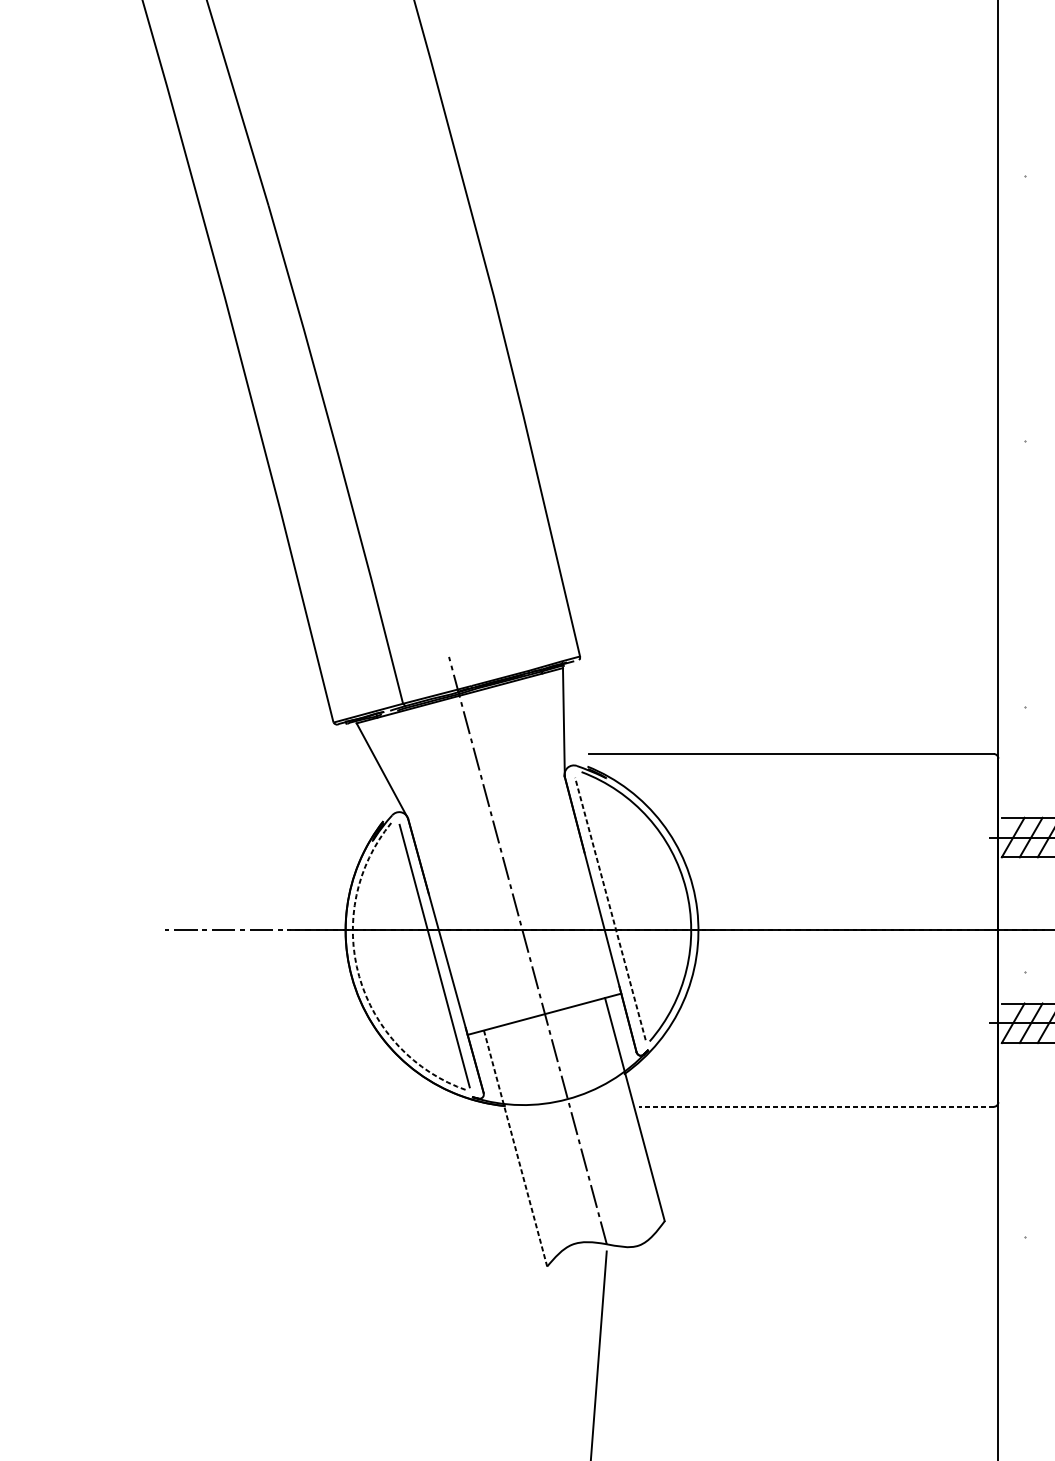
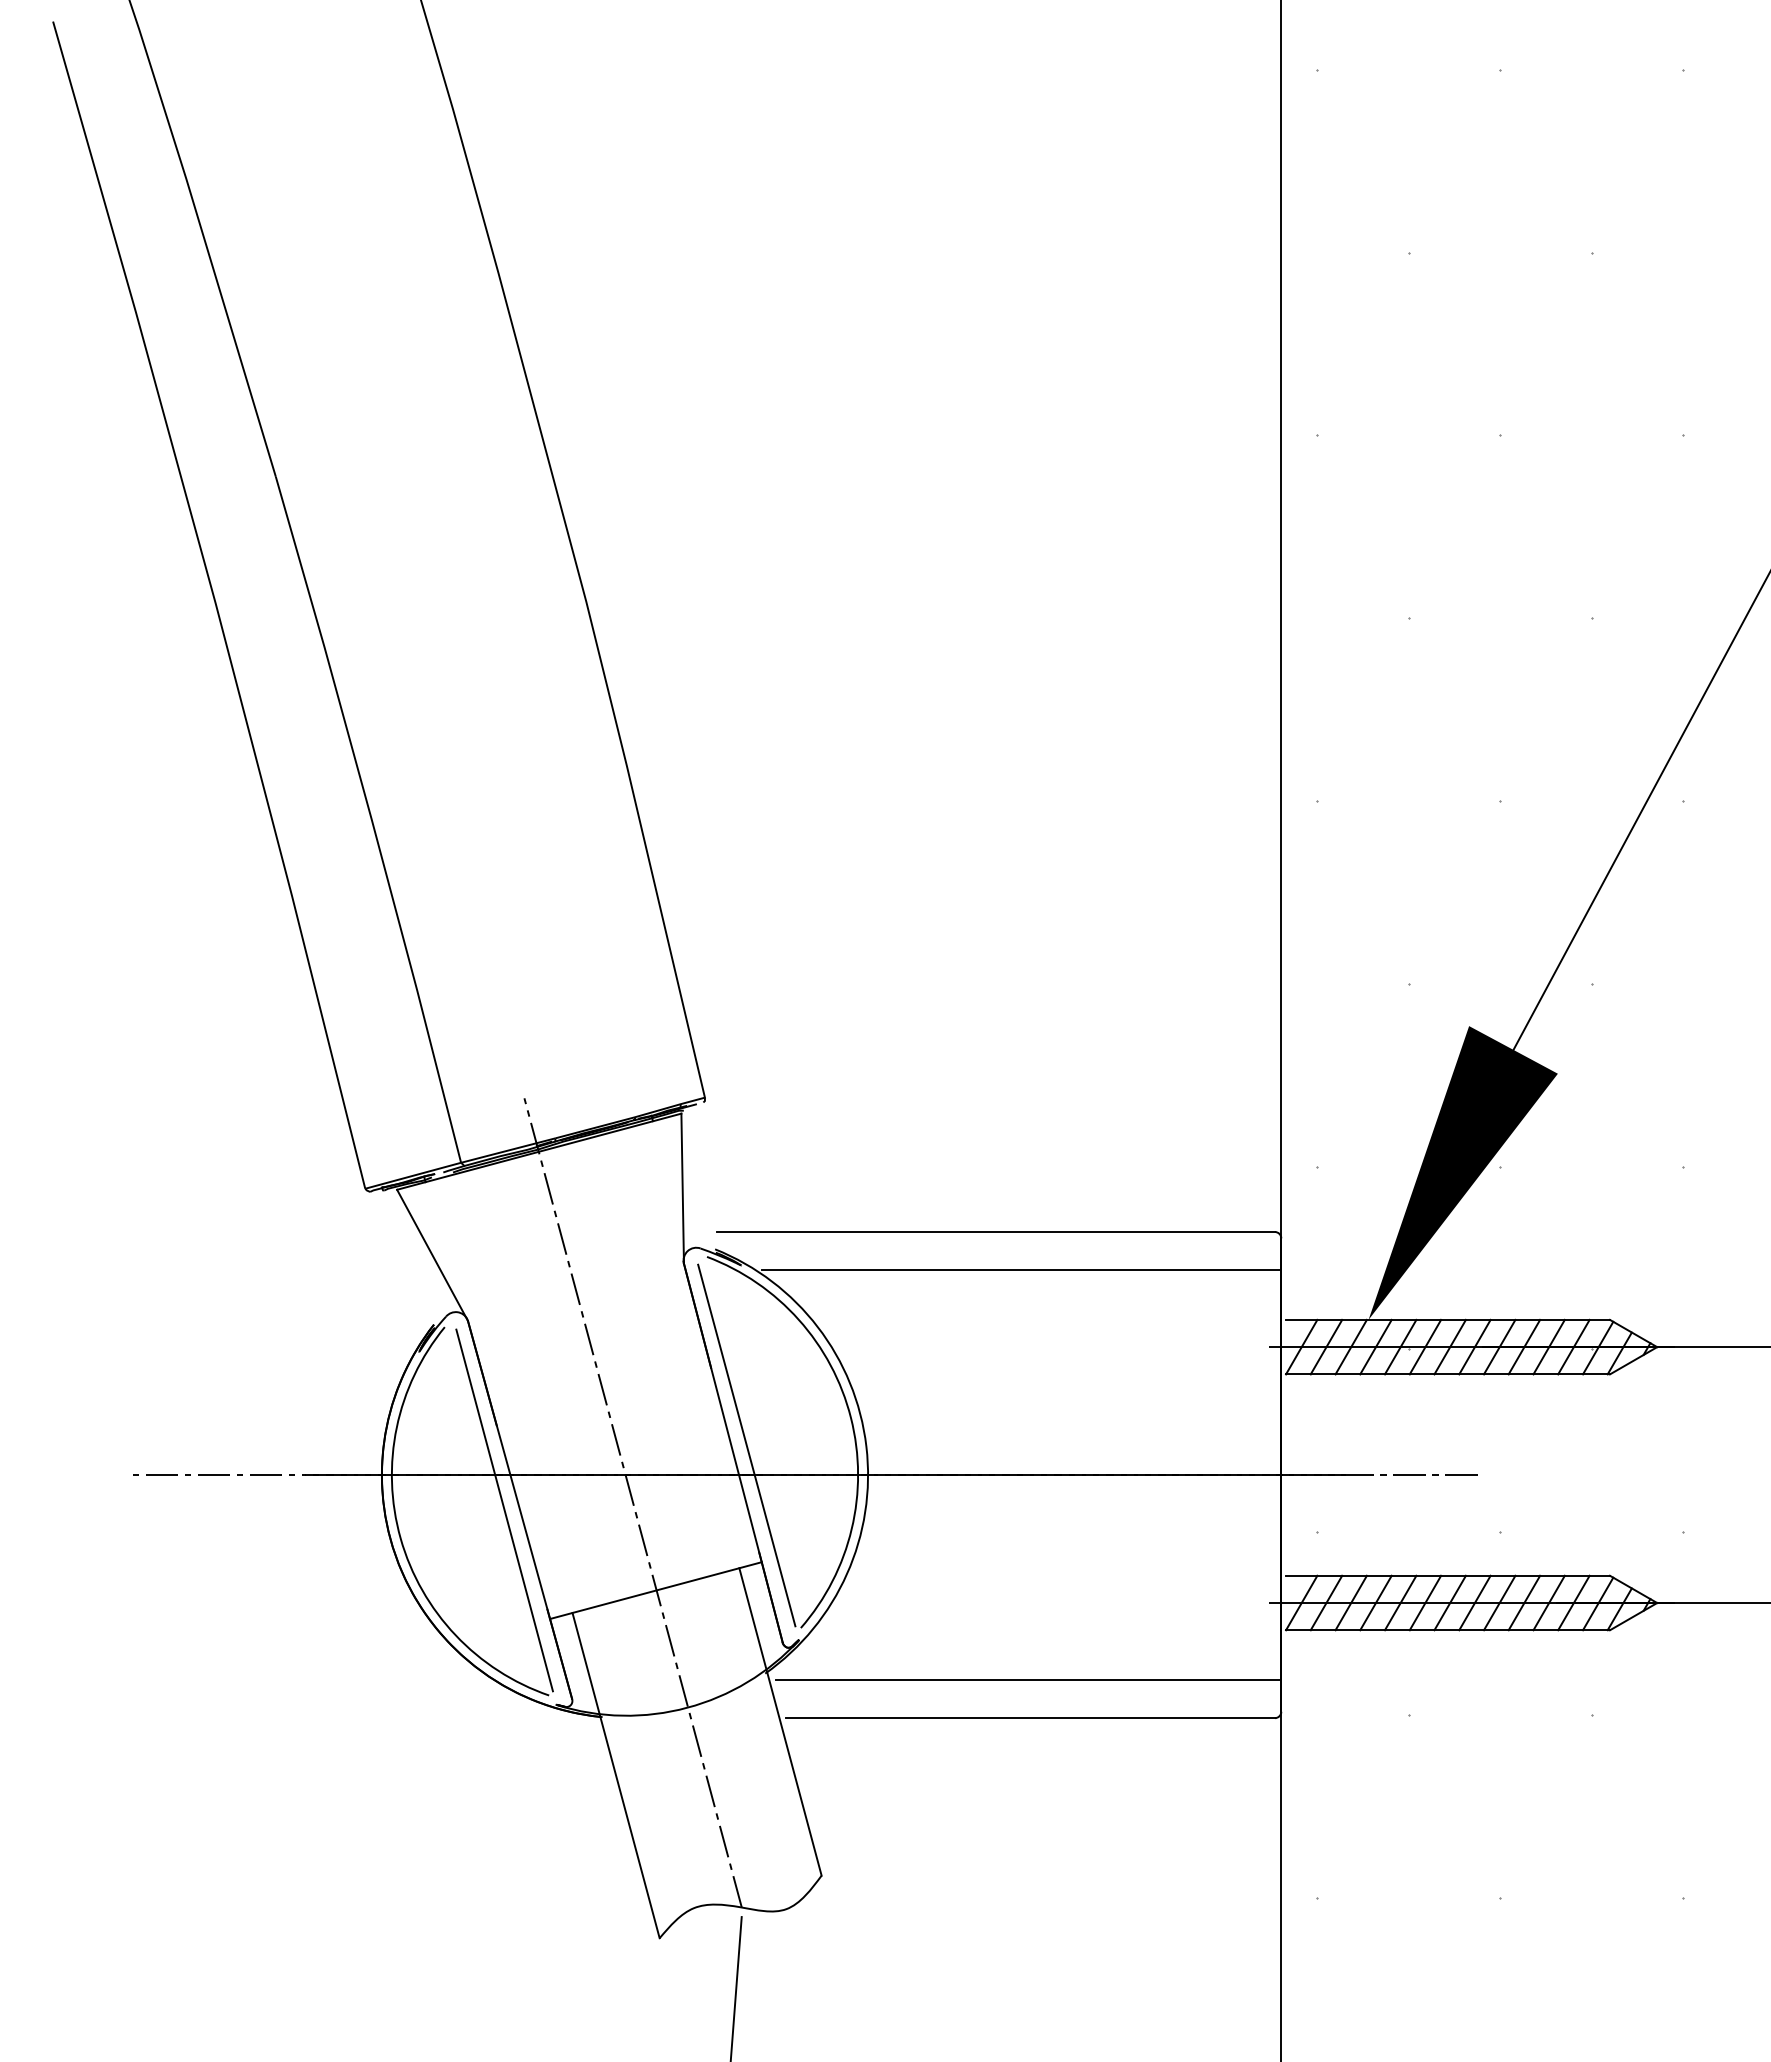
line: (809, 781) -> (1021, 1270), added
line: (610, 908) -> (746, 1445), dashed -> solid
arc: (359, 976) -> (400, 1538), dashed -> solid
line: (814, 1078) -> (1028, 1679), added
line: (815, 1107) -> (1029, 1718), dashed -> solid
line: (515, 1149) -> (616, 1776), dashed -> solid

